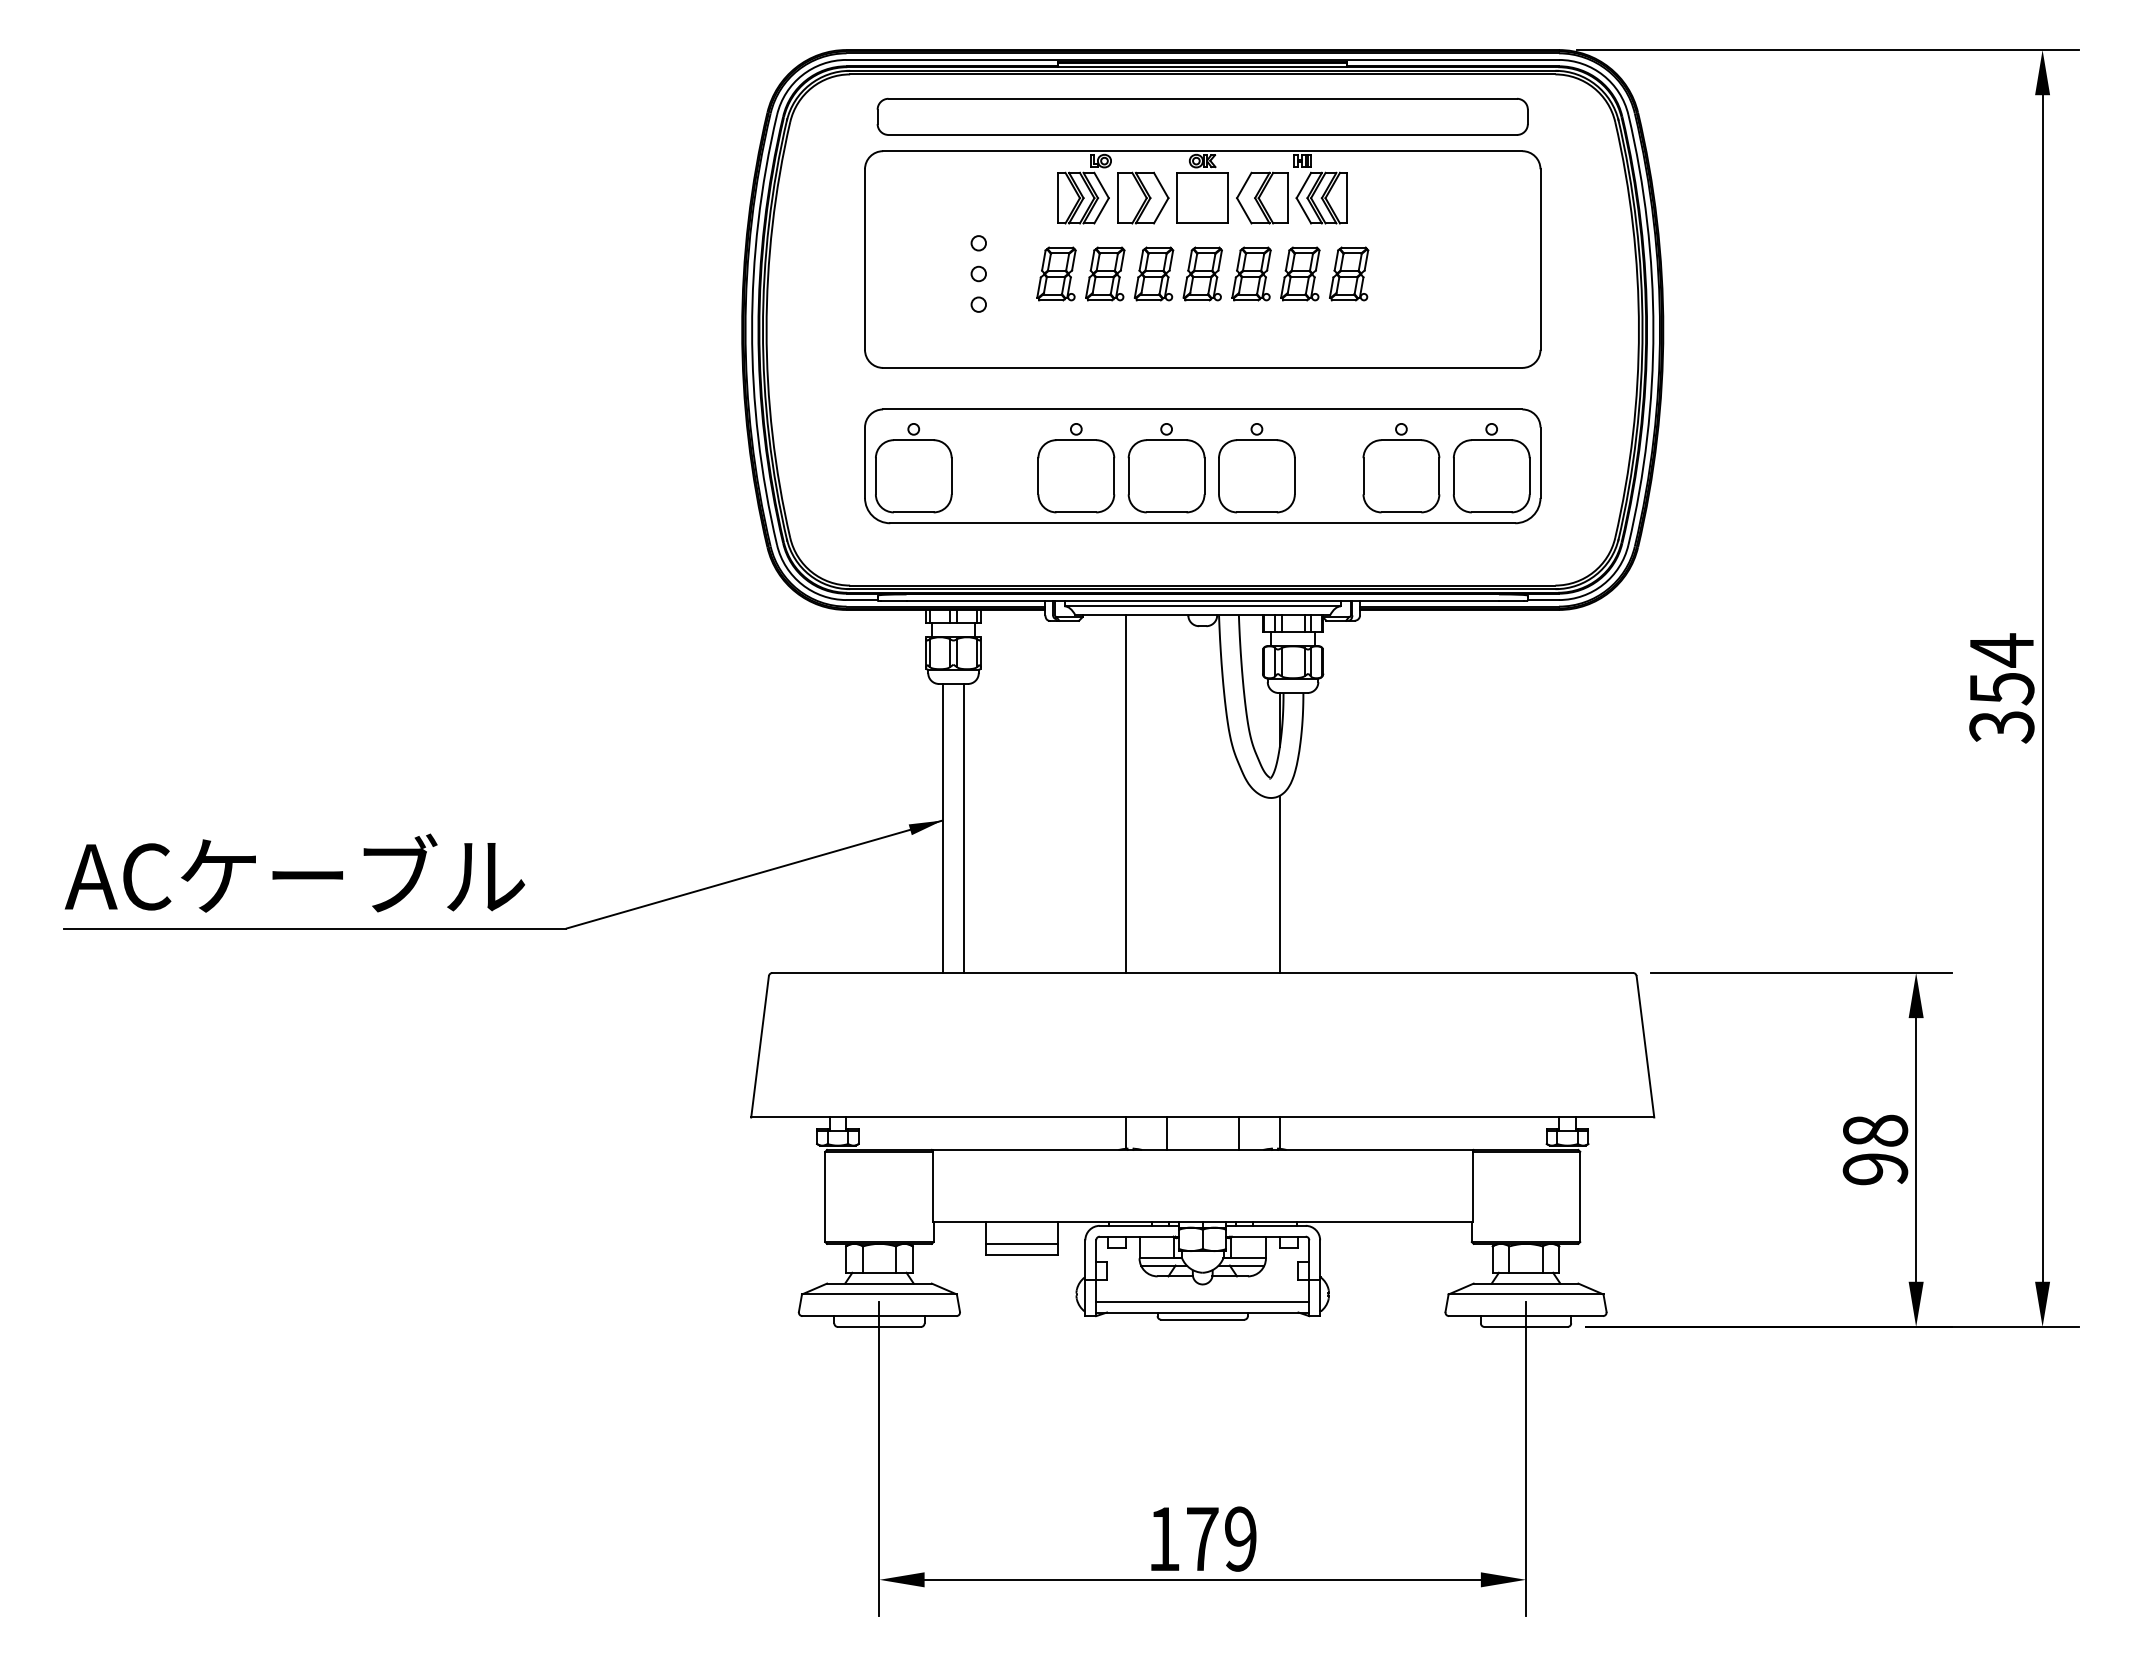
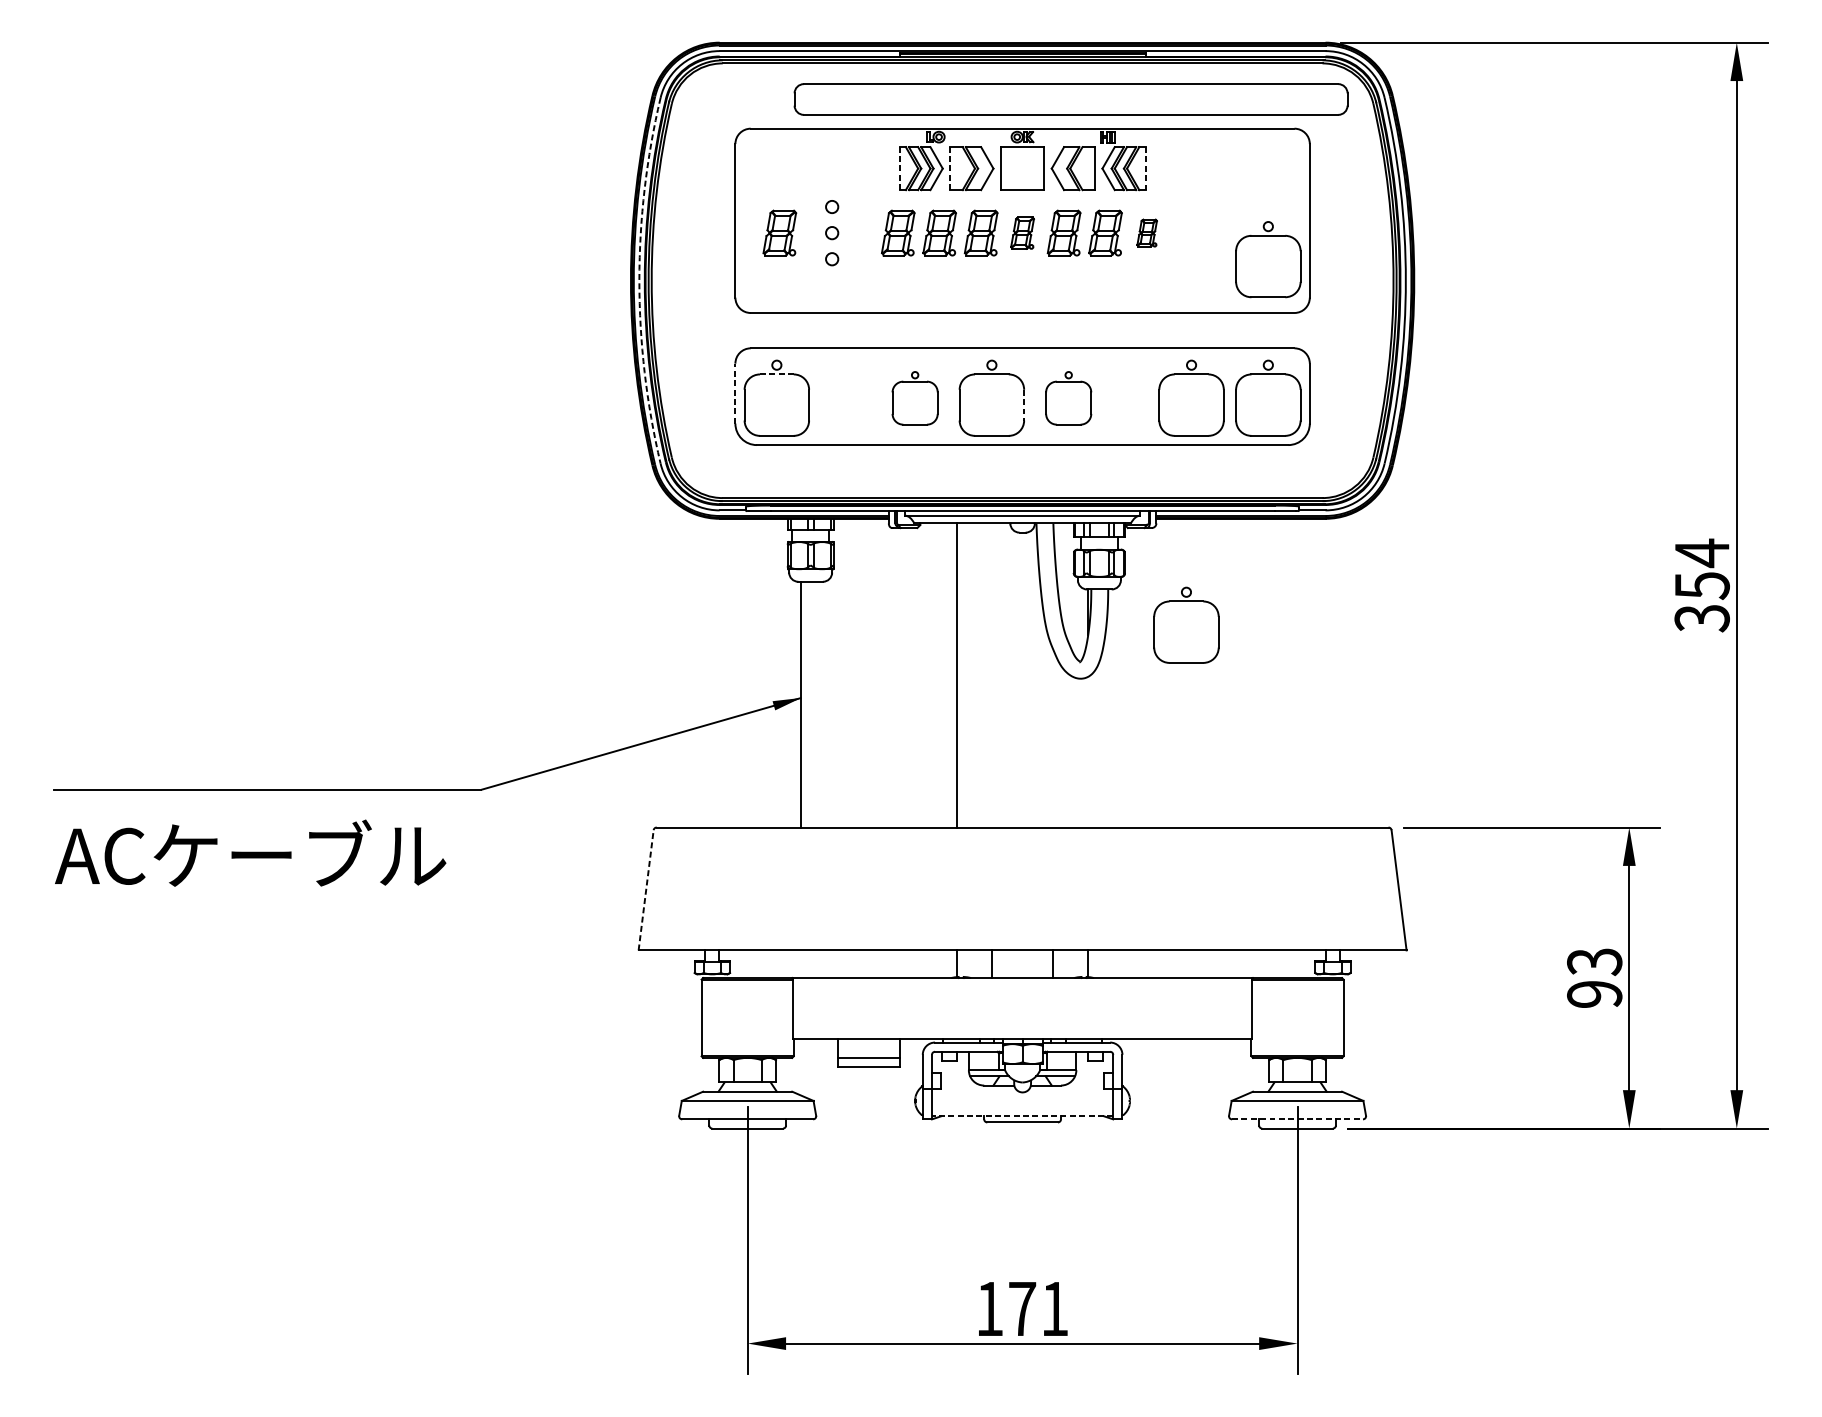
part: (1202, 116) -> (1070, 99), moved
line: (1058, 197) -> (899, 168), solid -> dashed
line: (1117, 197) -> (950, 168), solid -> dashed
line: (1347, 198) -> (1145, 168), solid -> dashed
part: (917, 273) -> (780, 232), added
part: (1202, 273) -> (1022, 232), size x0.7
part: (1349, 273) -> (1147, 232), size x0.6
part: (1491, 305) -> (1268, 259), added
arc: (752, 330) -> (639, 281), solid -> dashed
line: (913, 440) -> (776, 374), solid -> dashed
line: (865, 462) -> (735, 393), solid -> dashed
part: (1076, 468) -> (915, 398), size x0.7
part: (1256, 468) -> (1068, 398), size x0.7
line: (1204, 476) -> (1024, 405), solid -> dashed
part: (1395, 735) -> (1186, 625), added
line: (964, 828) -> (820, 704), removed
text: (294, 872) -> (250, 852), moved
line: (1279, 883) -> (1087, 751), removed
line: (760, 1046) -> (646, 890), solid -> dashed
text: (1875, 1130) -> (1594, 961), 98 -> 93
line: (1202, 1301) -> (1022, 1106), removed
line: (1202, 1312) -> (1022, 1116), solid -> dashed
line: (1526, 1316) -> (1297, 1119), solid -> dashed
text: (1240, 1538) -> (1054, 1308), 179 -> 171

